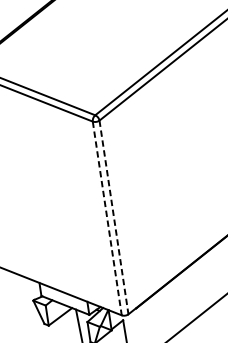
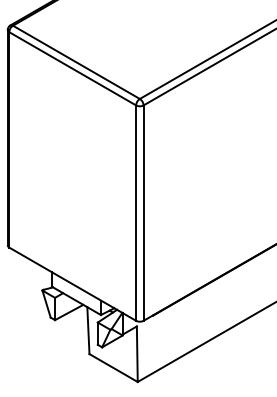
line: (113, 217) -> (143, 213), dashed -> solid
line: (107, 218) -> (136, 213), dashed -> solid

